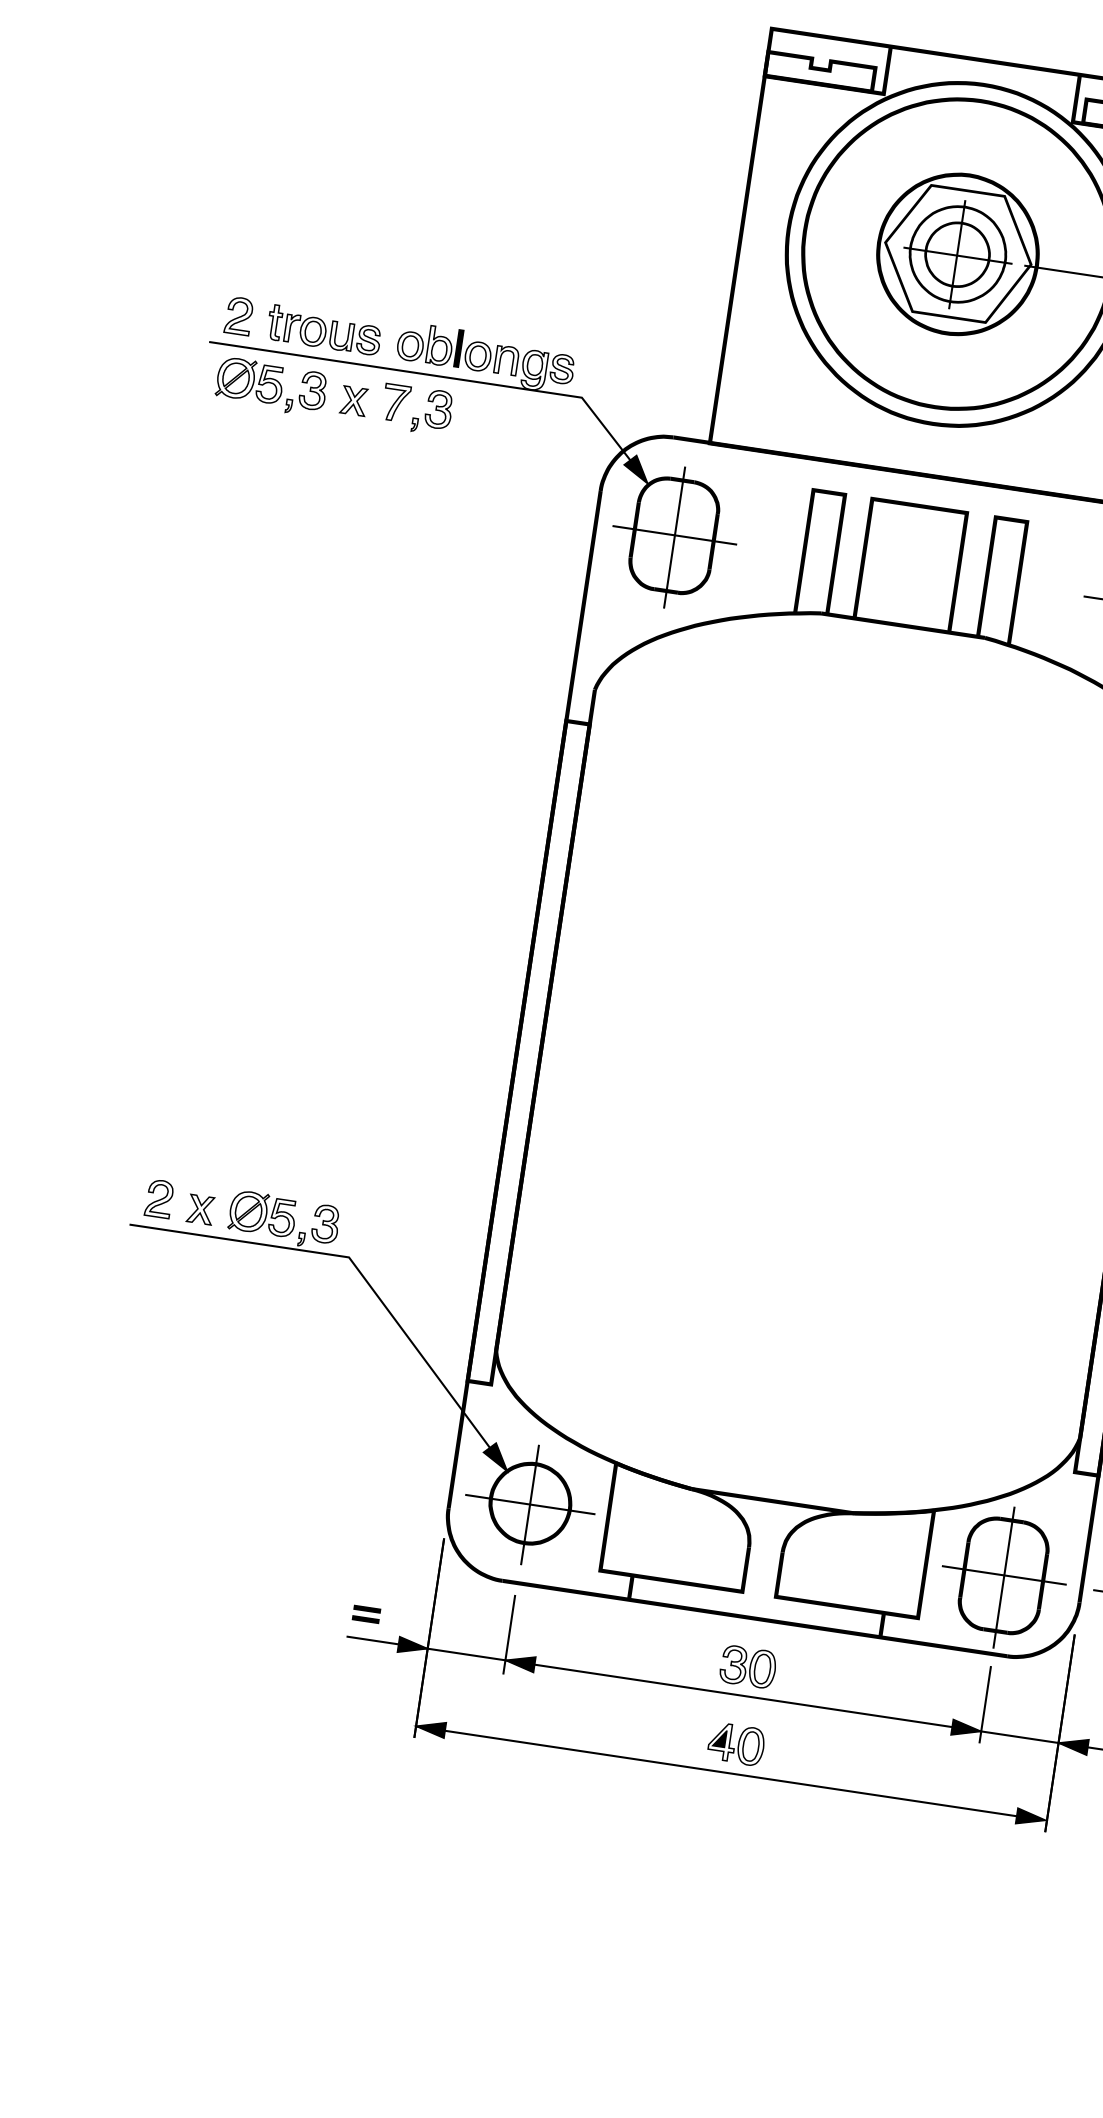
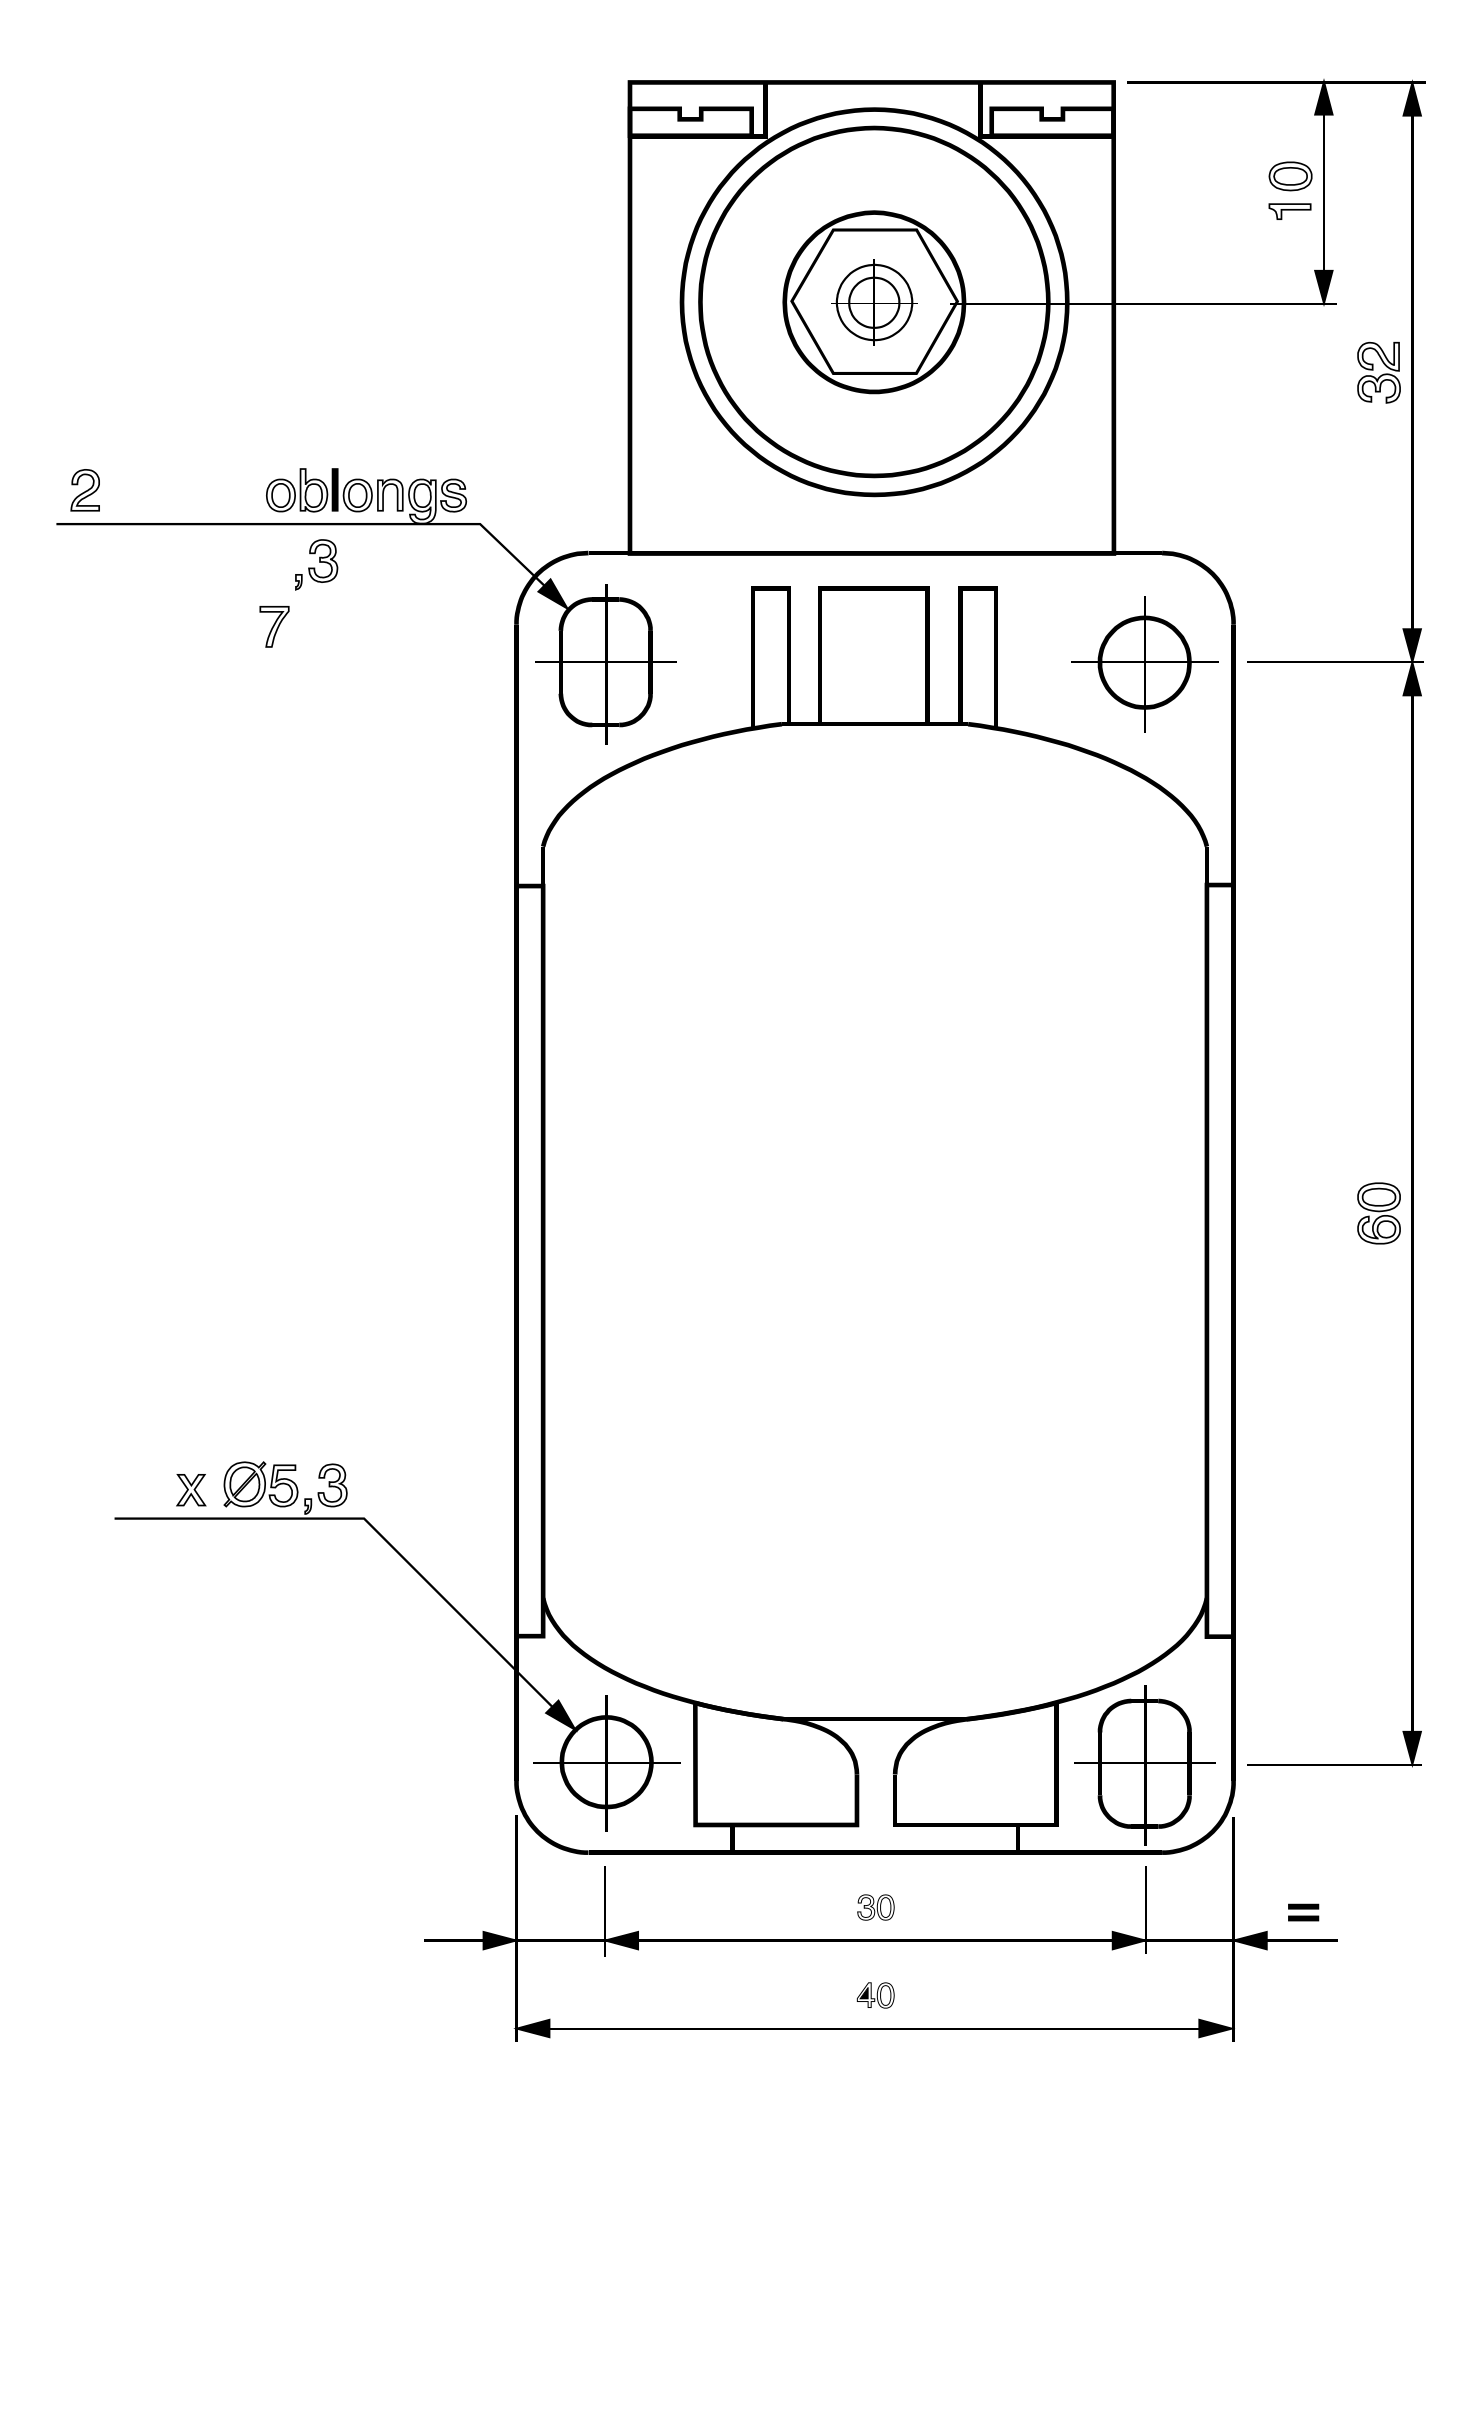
part: (958, 254) -> (874, 302), size x0.7
part: (324, 329) -> (182, 491), removed
part: (271, 386) -> (133, 563), removed
part: (354, 400) -> (227, 565), removed
part: (396, 402) -> (274, 626), moved
part: (159, 1198) -> (143, 1484), removed
part: (366, 1614) -> (442, 1912), removed
part: (747, 1666) -> (875, 1907), size x0.6
part: (736, 1744) -> (875, 1995), size x0.6

